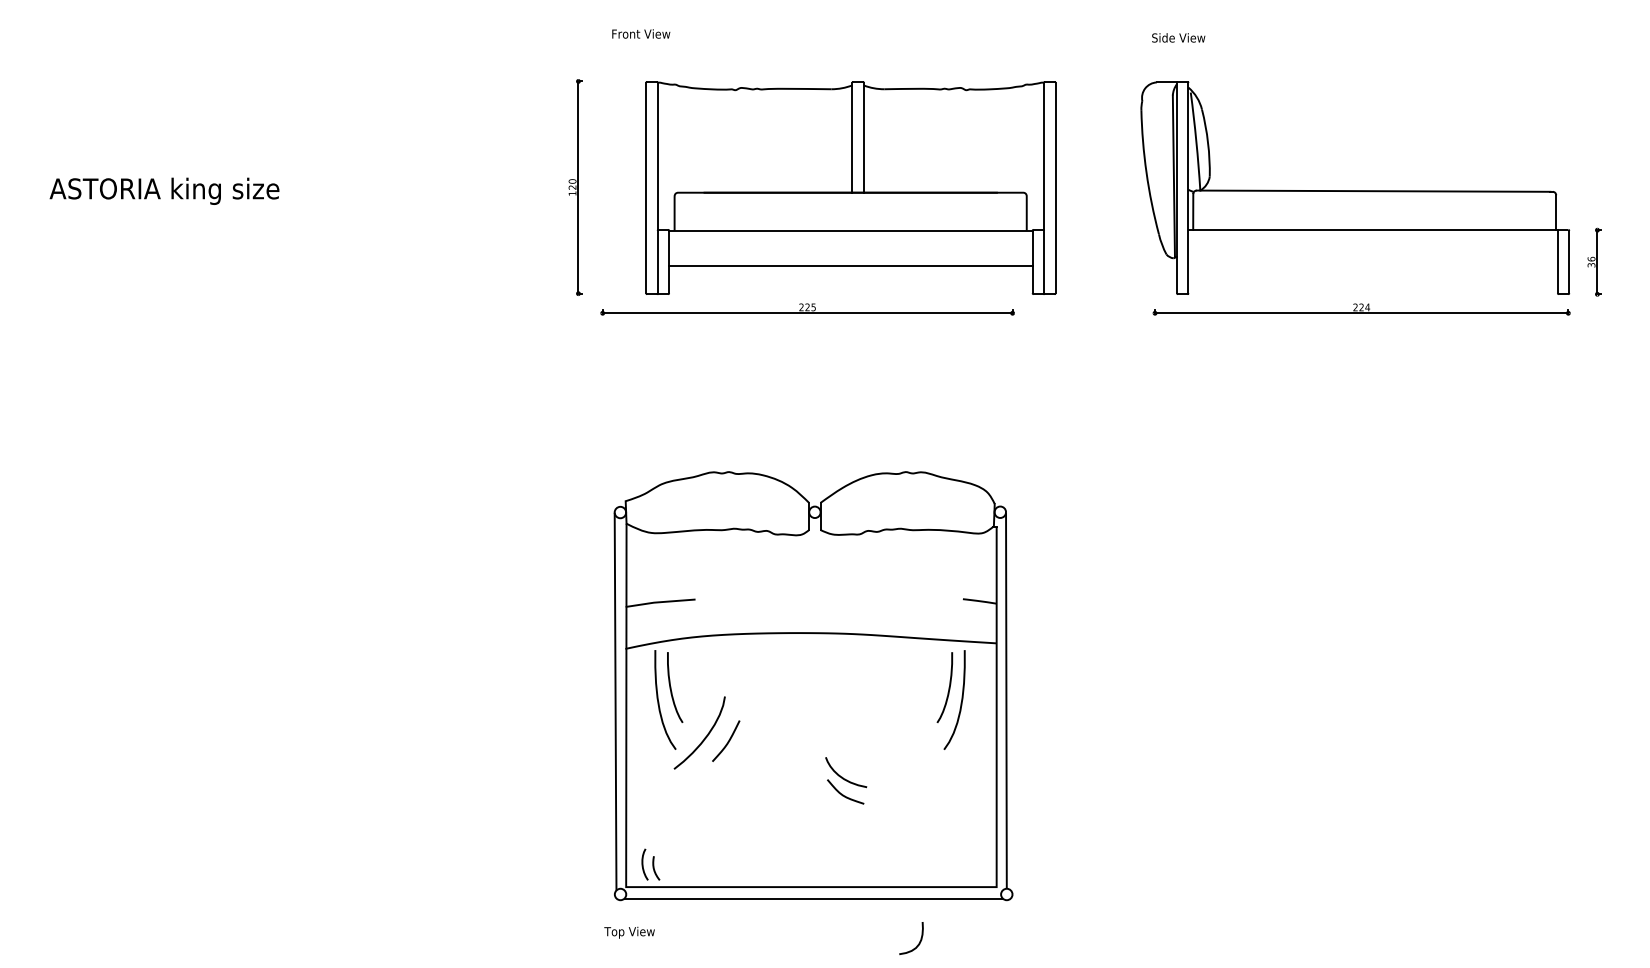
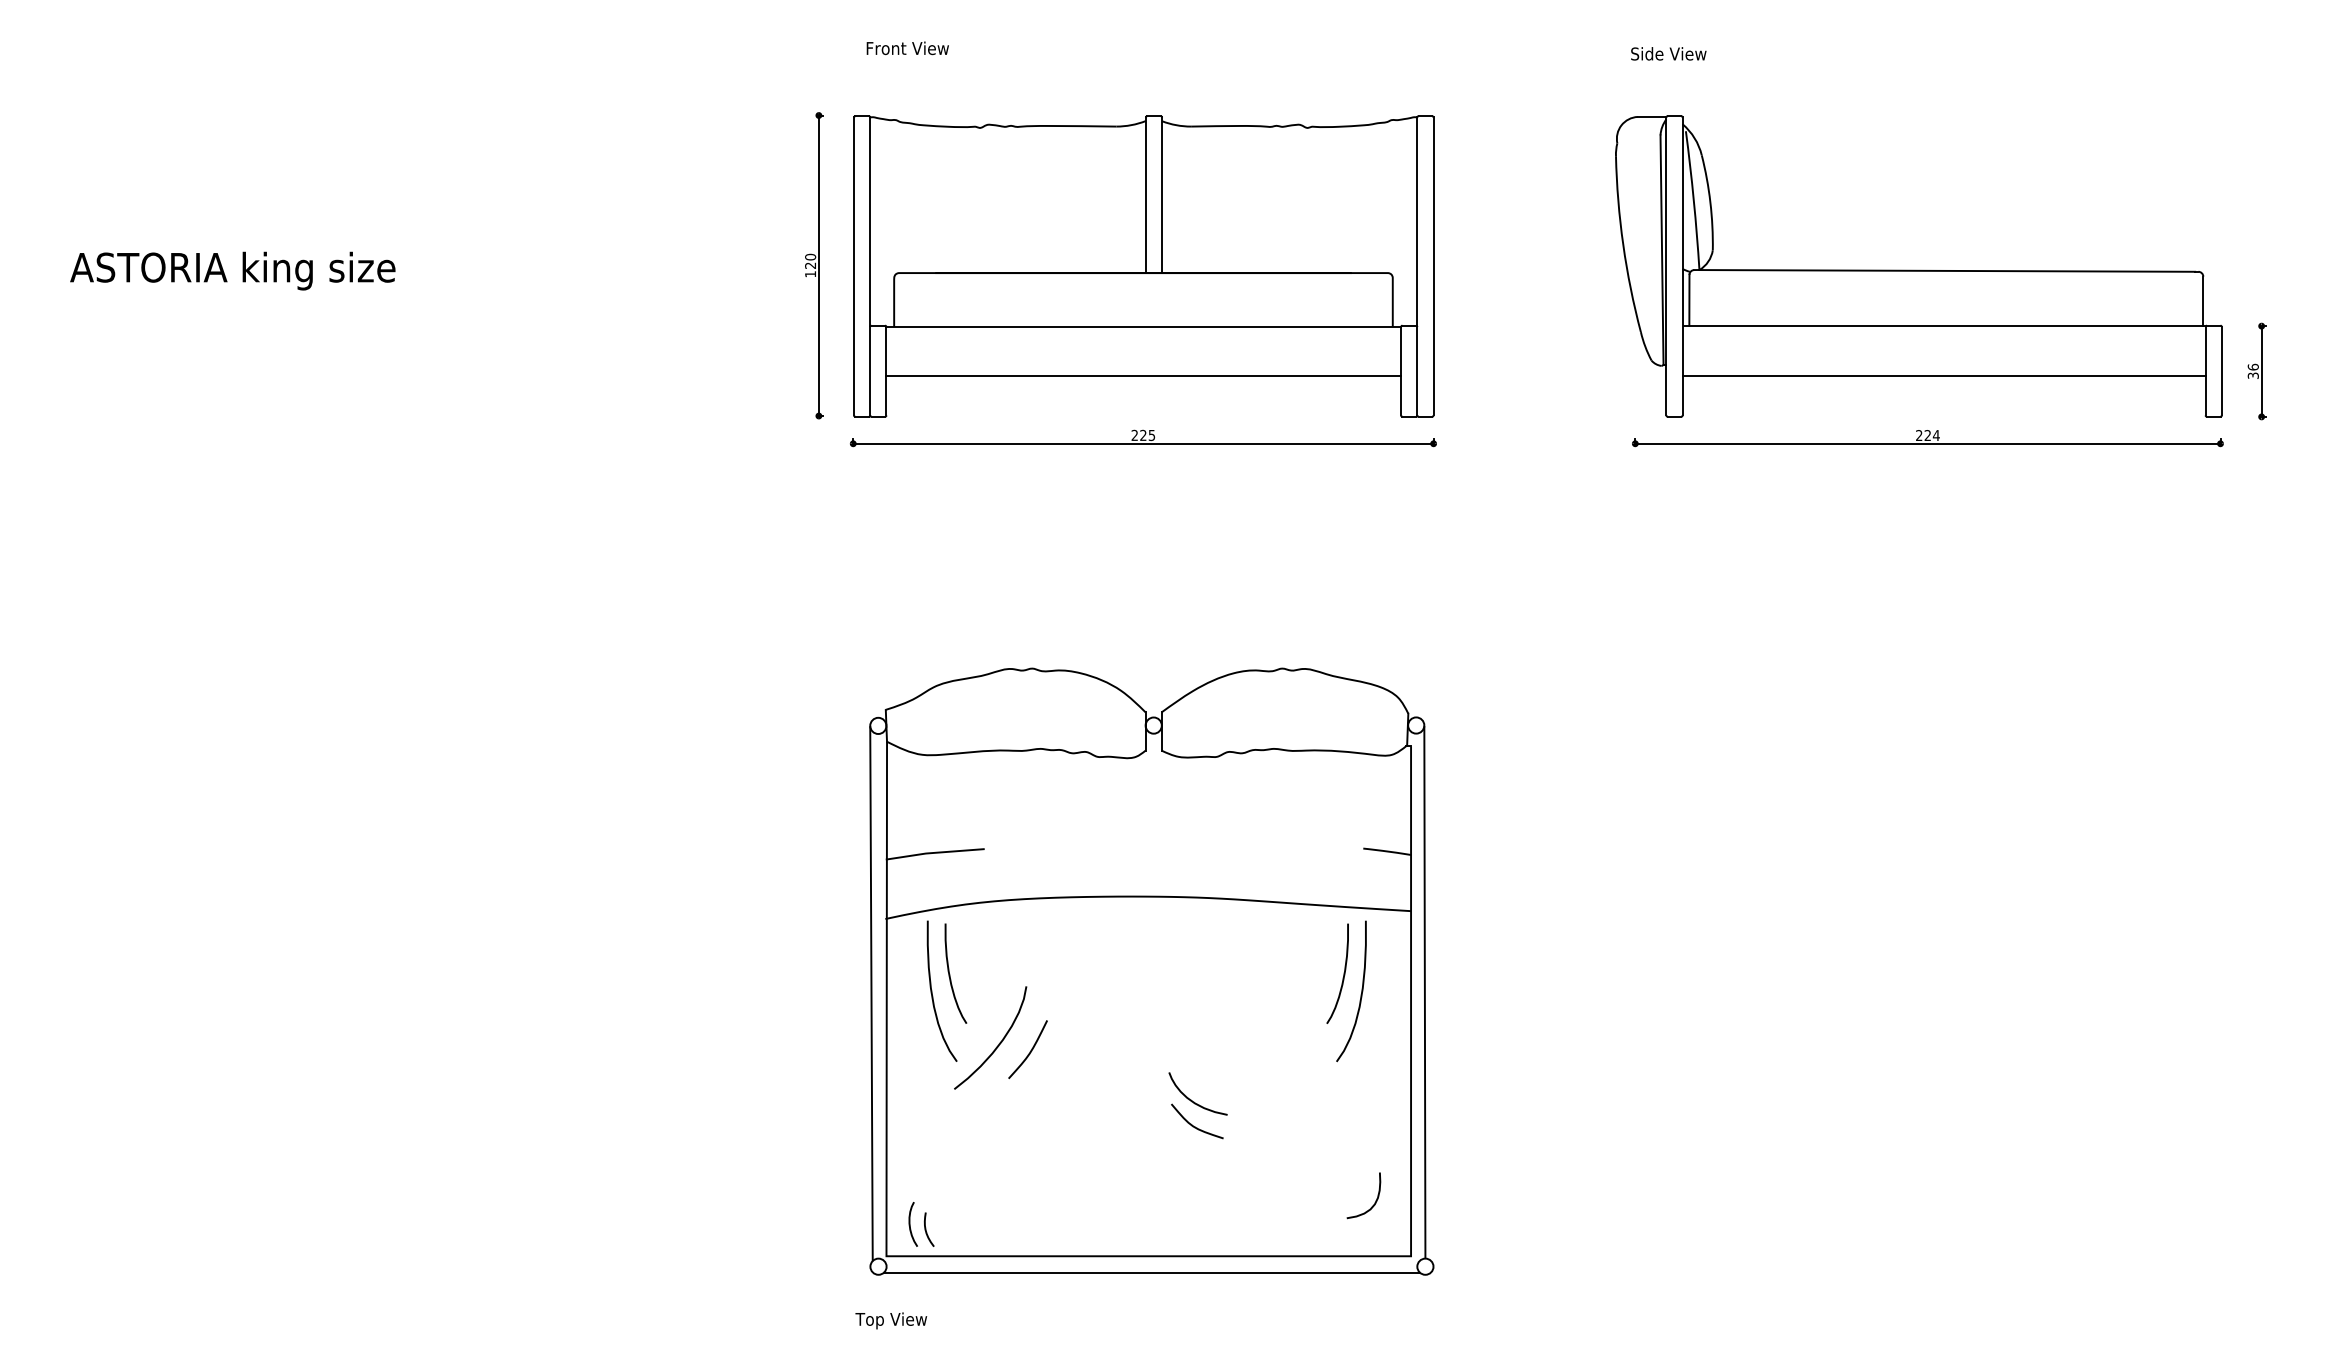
part: (850, 187) -> (1143, 265), moved
line: (1372, 265) -> (1943, 376), added
curve: (917, 944) -> (1372, 1204), moved

